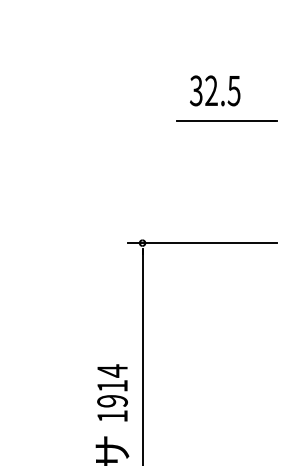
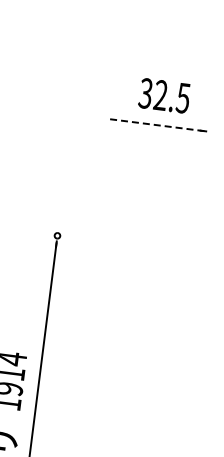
text: (215, 90) -> (164, 95), moved
line: (225, 120) -> (155, 124), solid -> dashed
line: (202, 243) -> (116, 243), removed

